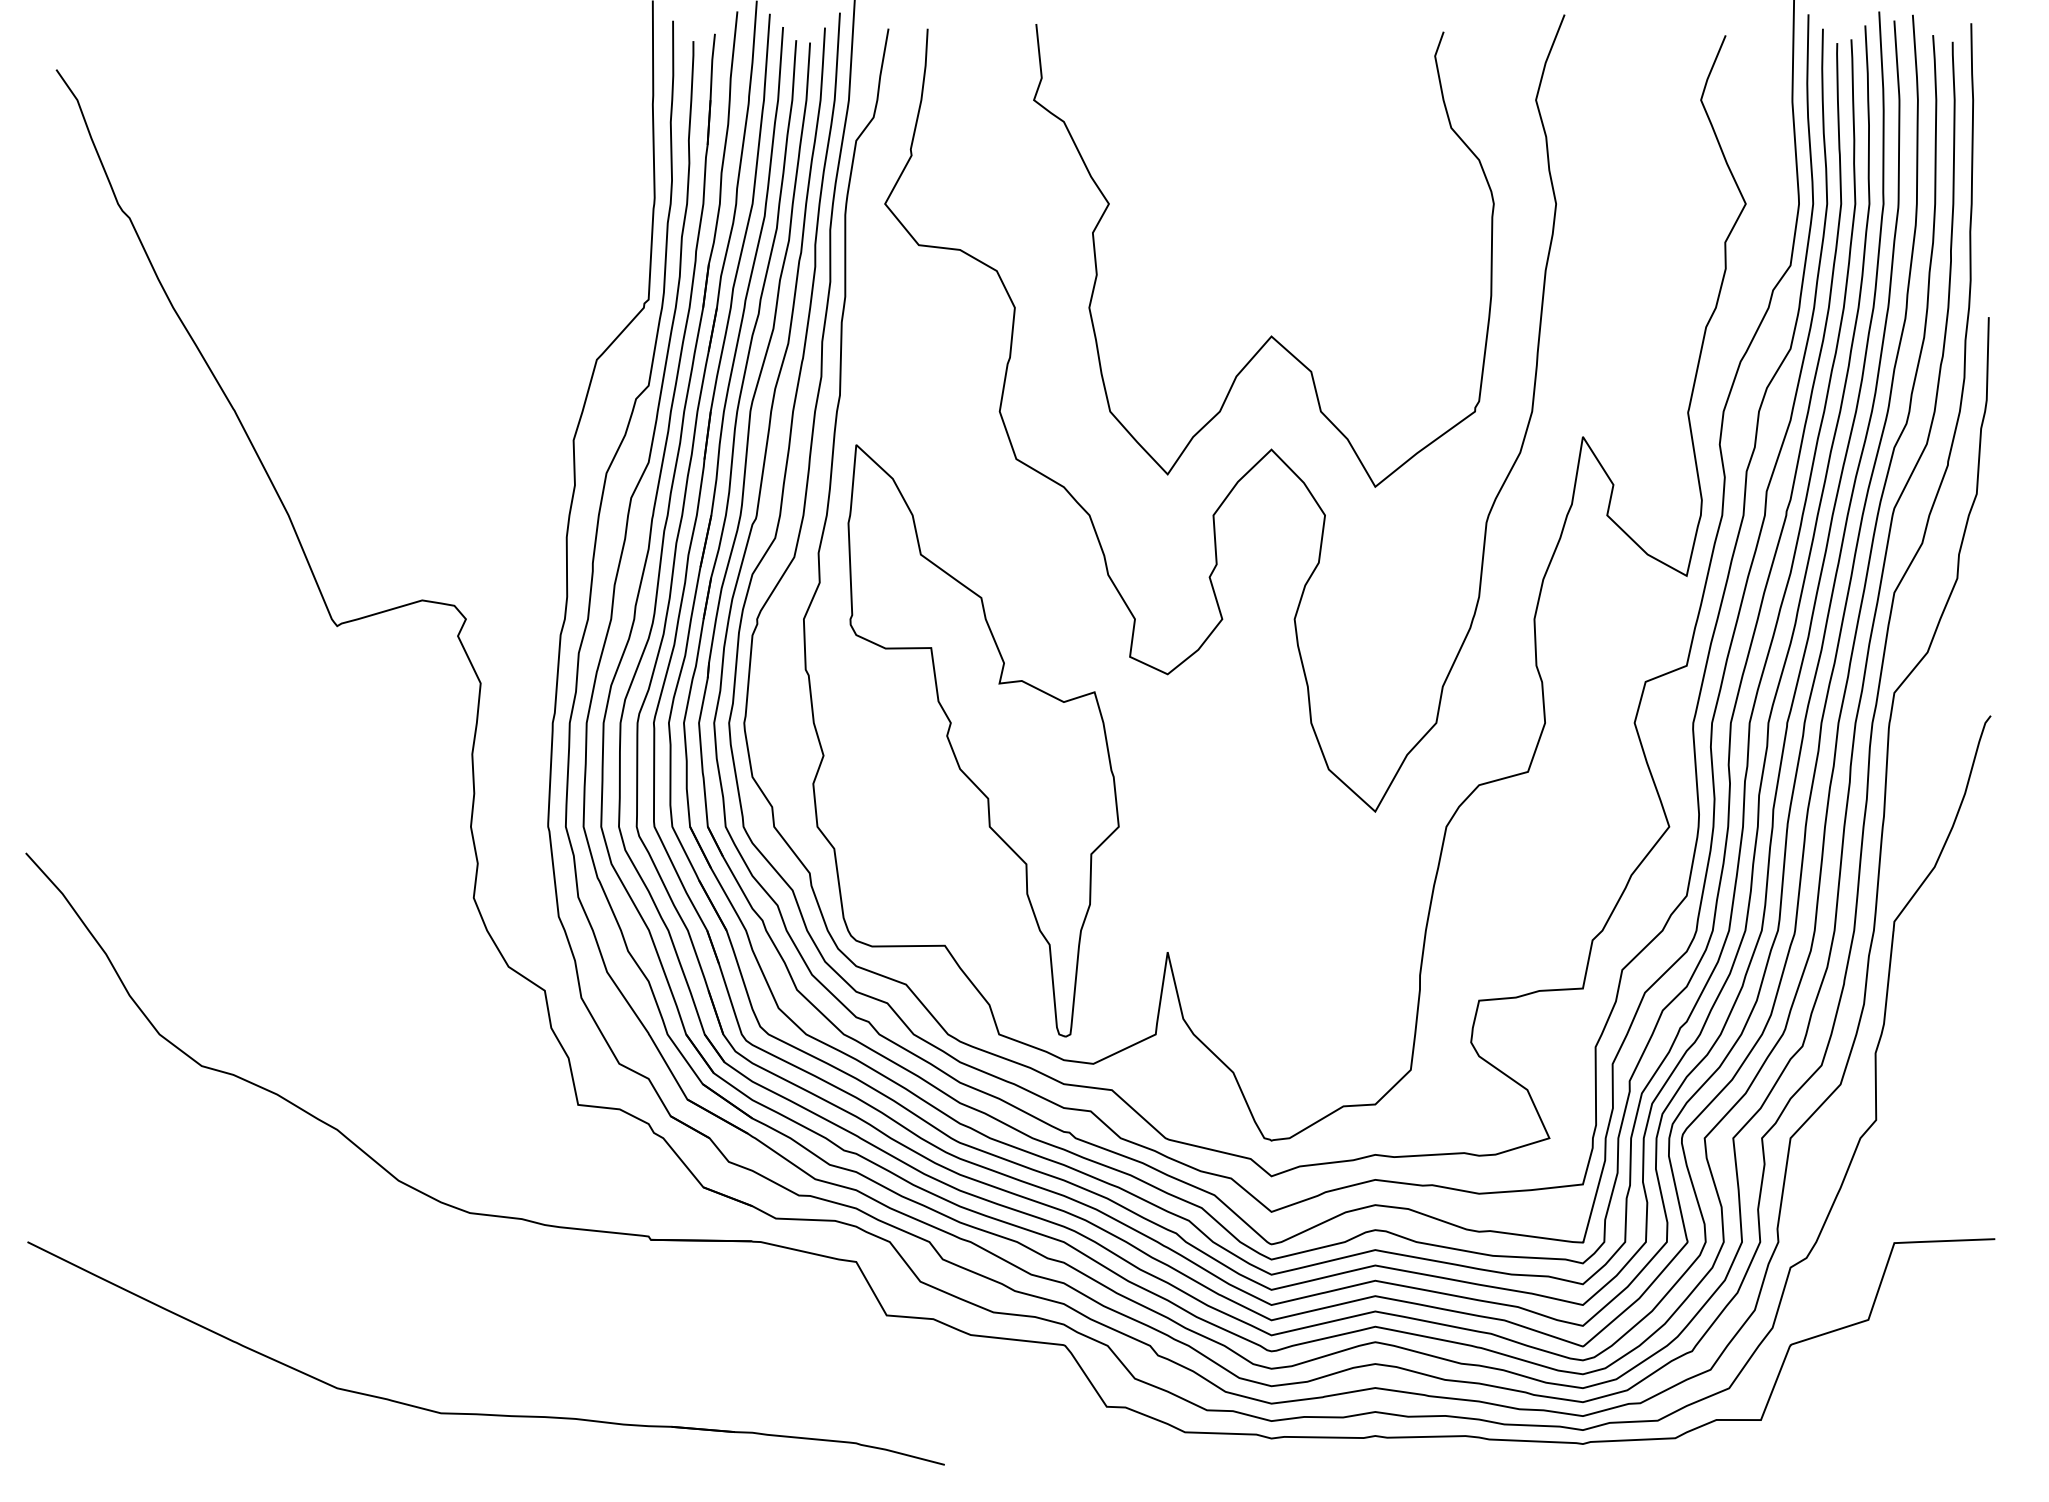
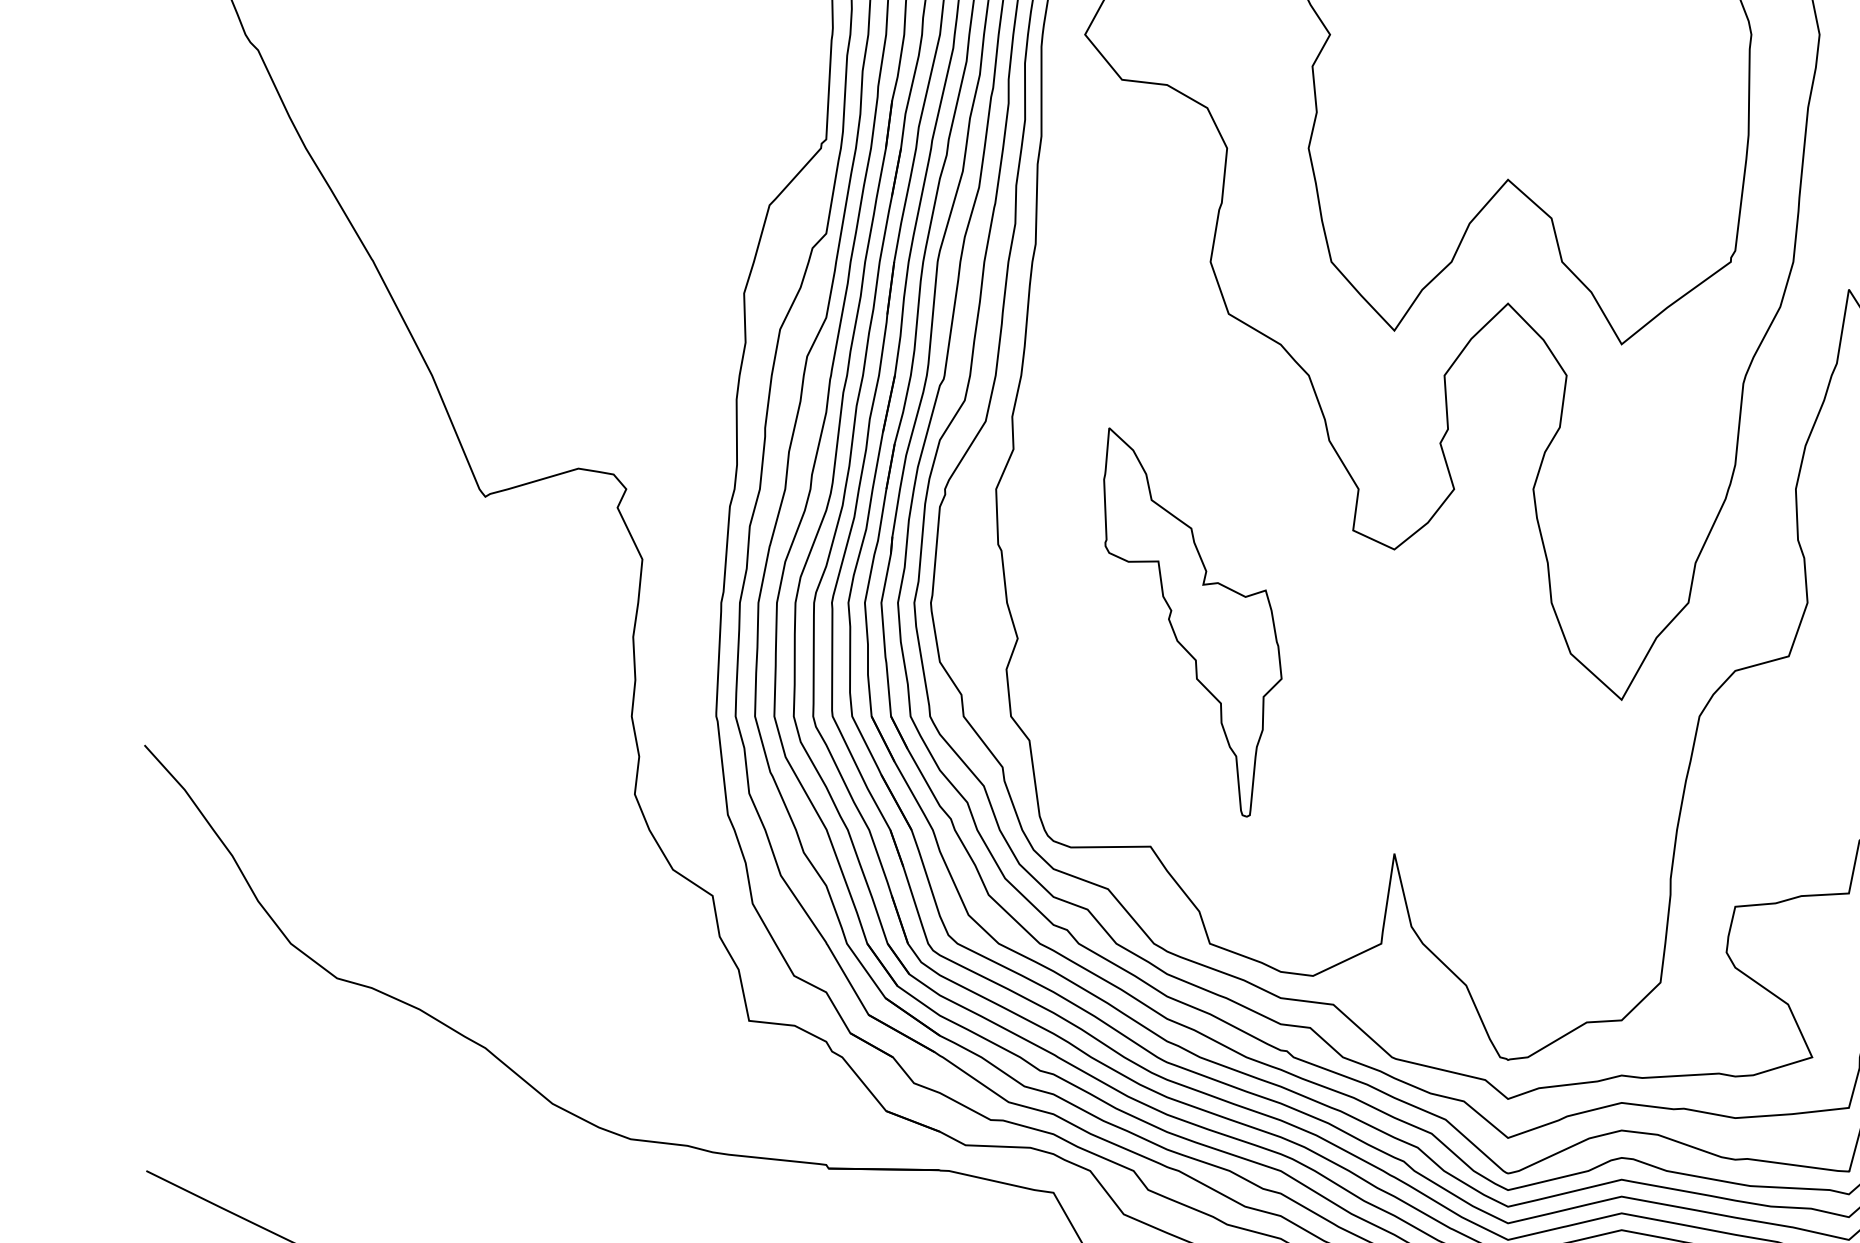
part: (983, 740) -> (1192, 621), size x0.6

